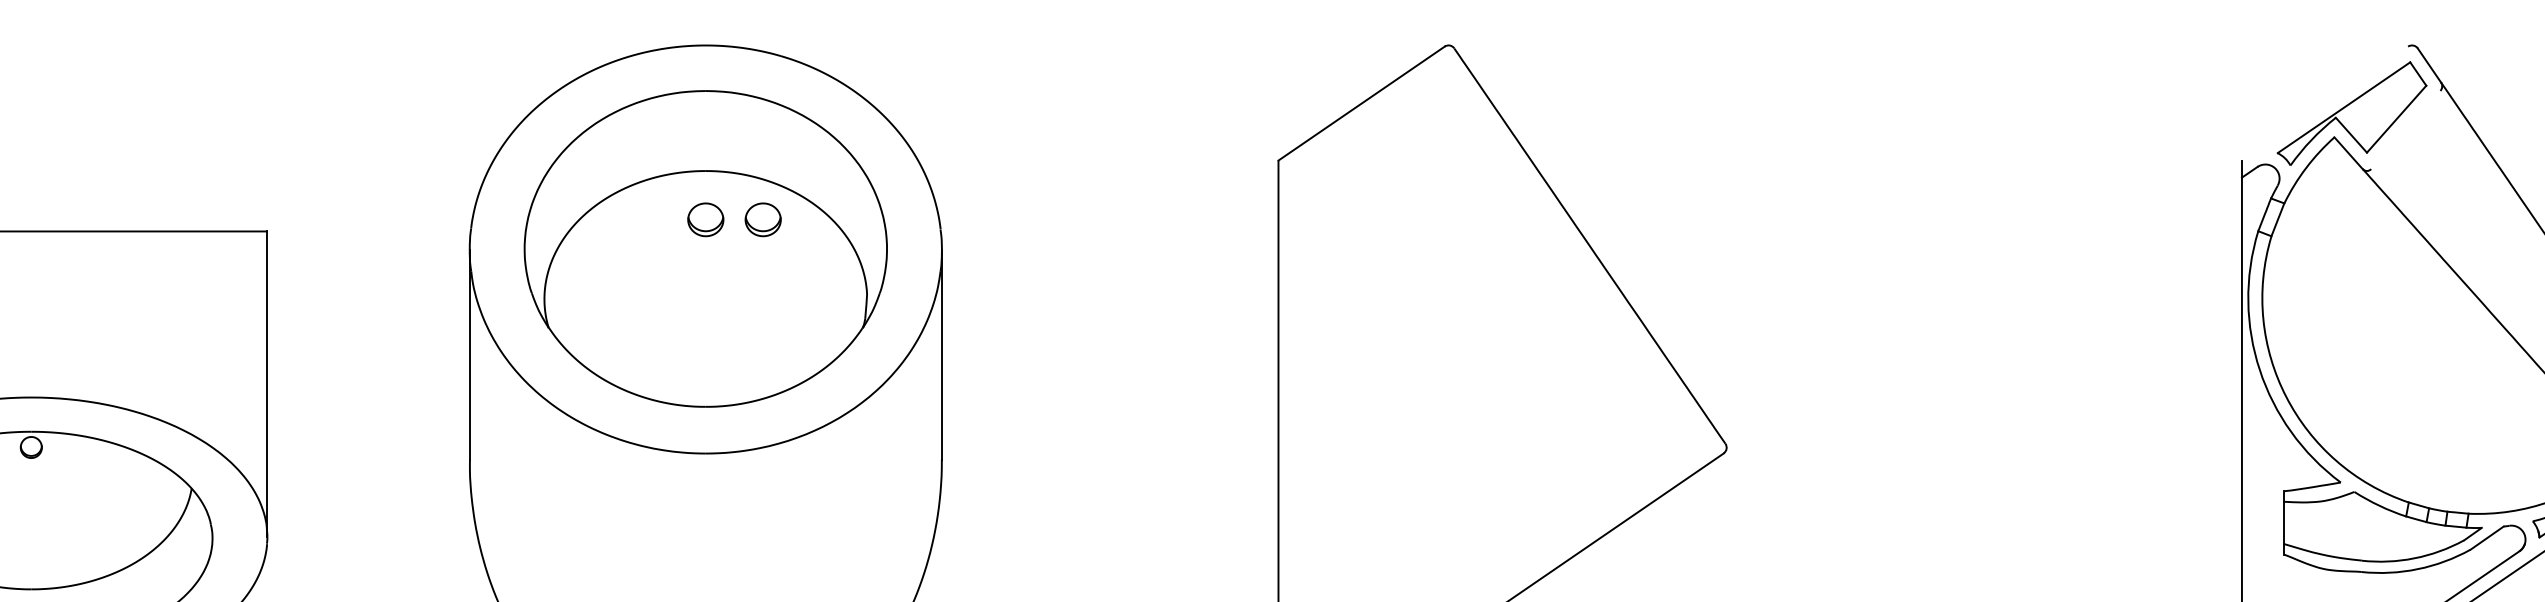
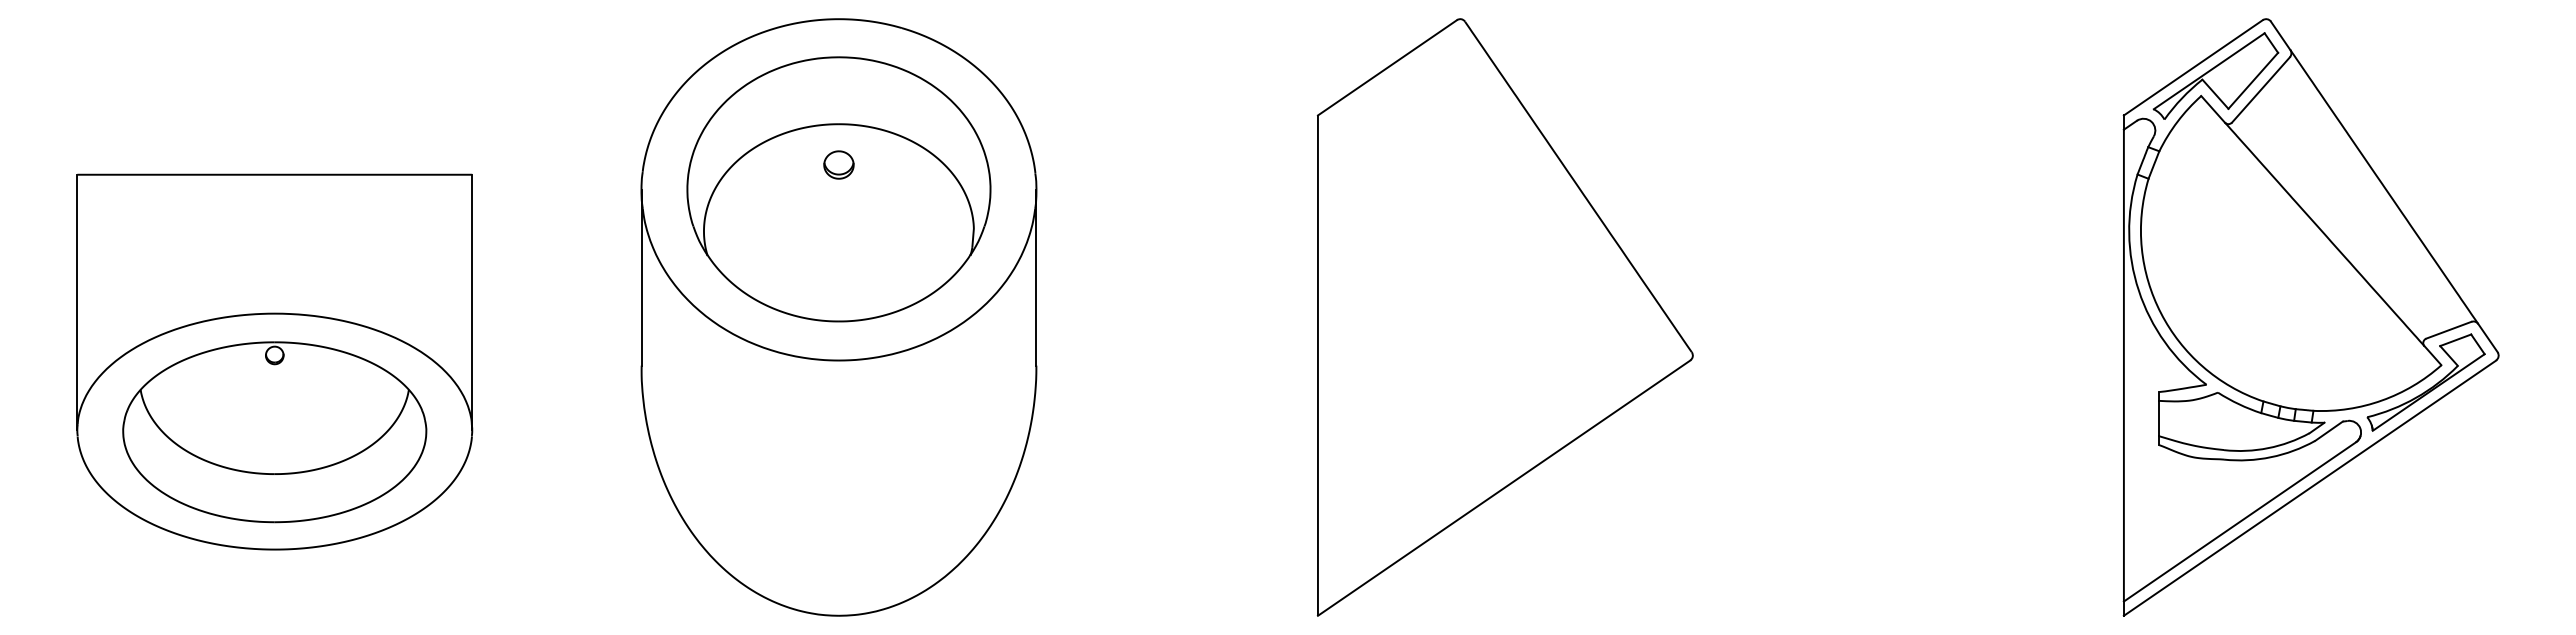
line: (2323, 103) -> (2192, 67), added
line: (2405, 129) -> (2260, 89), added
part: (762, 219) -> (886, 164), removed

